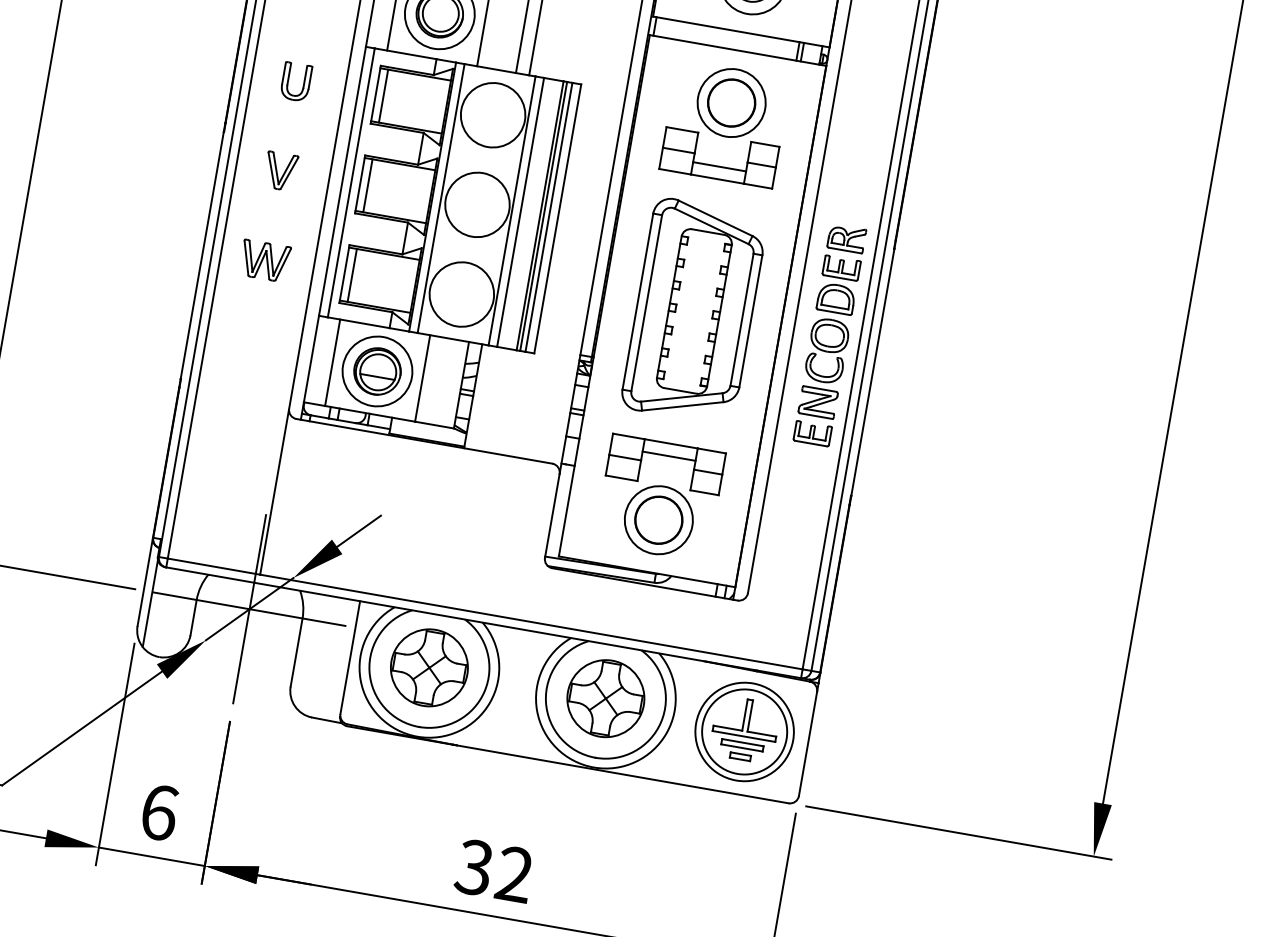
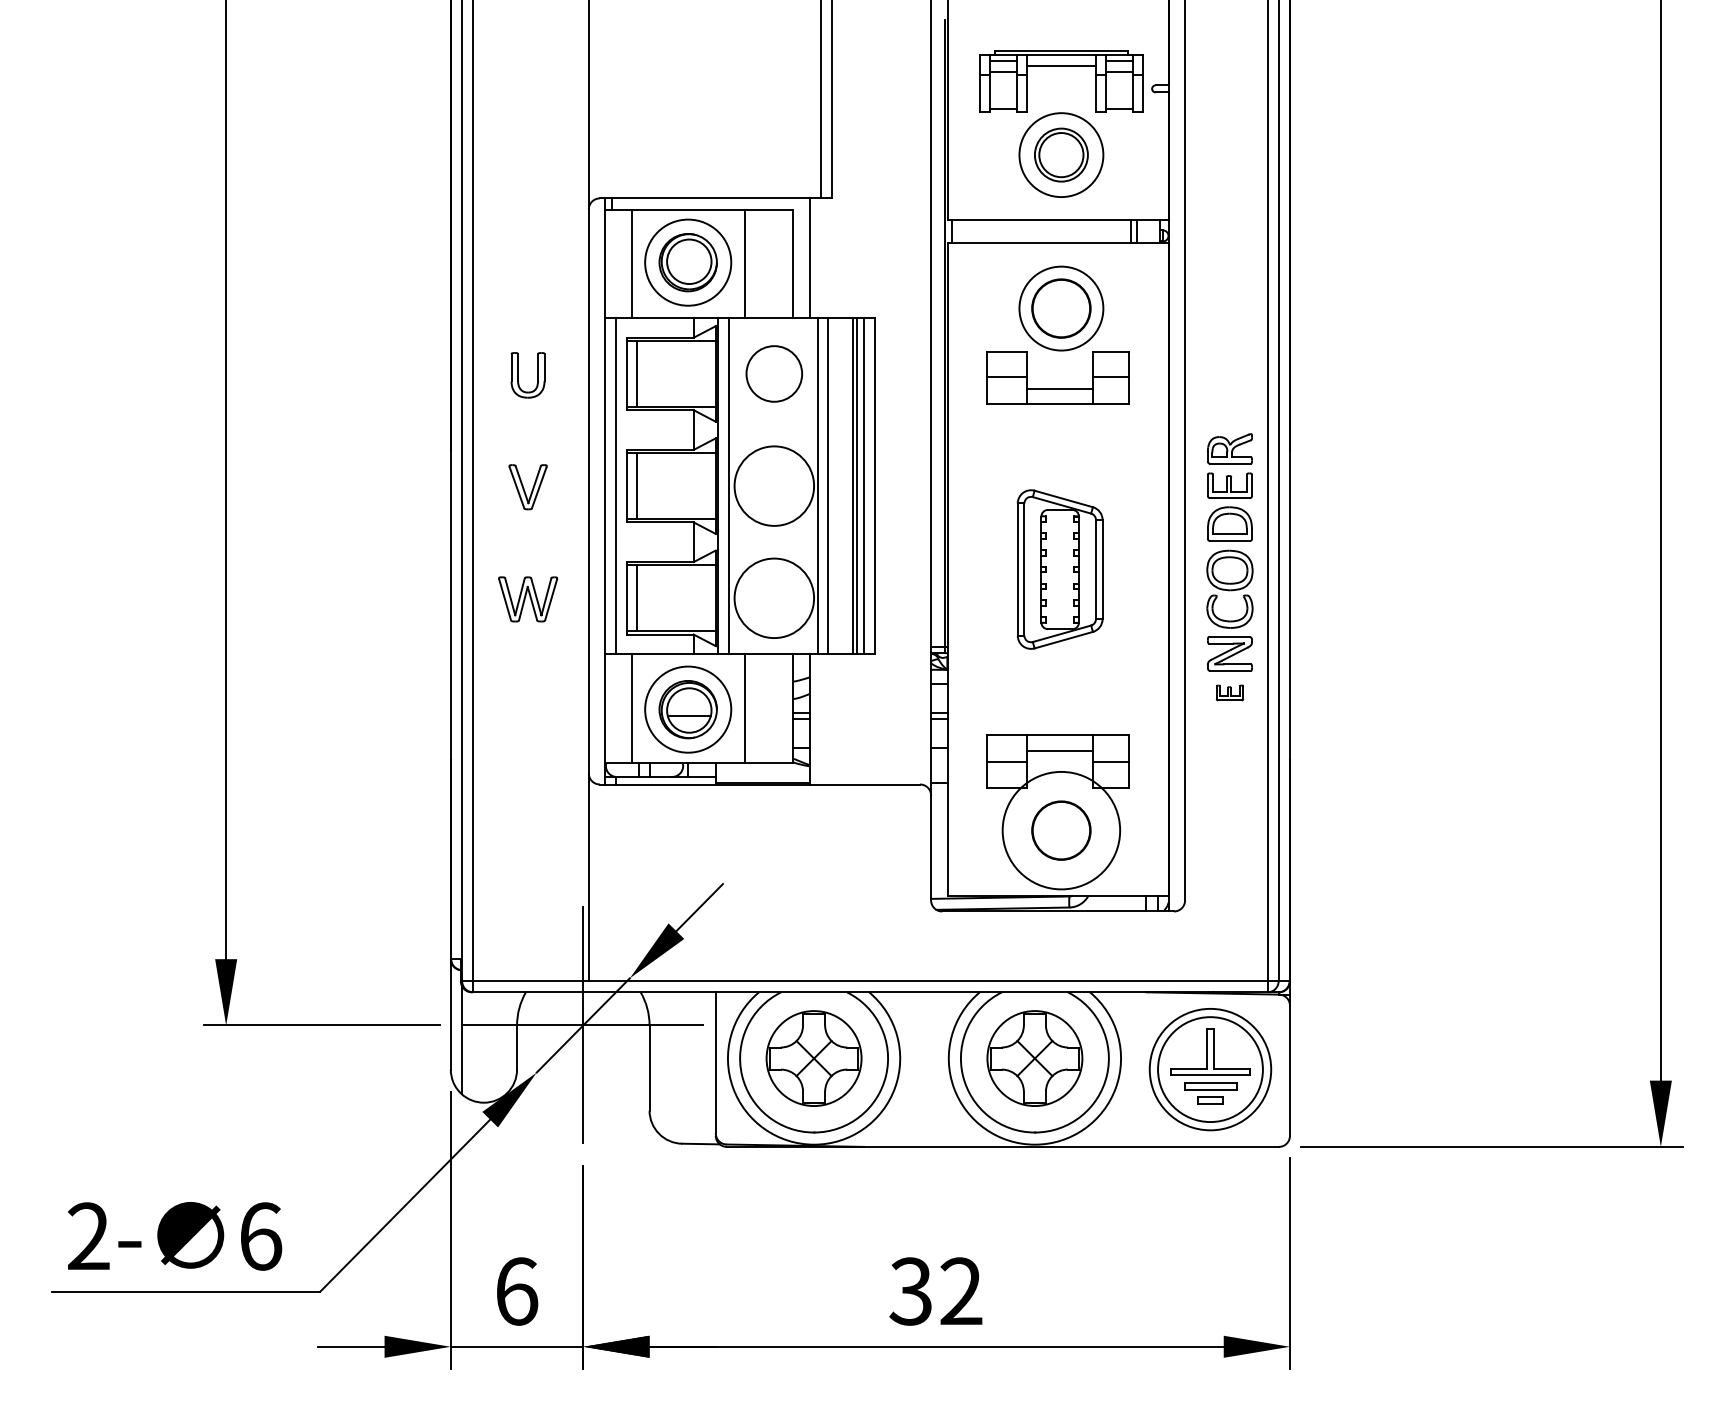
circle: (493, 114) -> (774, 373), size x0.7
part: (693, 311) -> (1059, 569), size x0.6
part: (812, 433) -> (1229, 692), size x0.6
circle: (658, 520) -> (1061, 830), size x1.4

